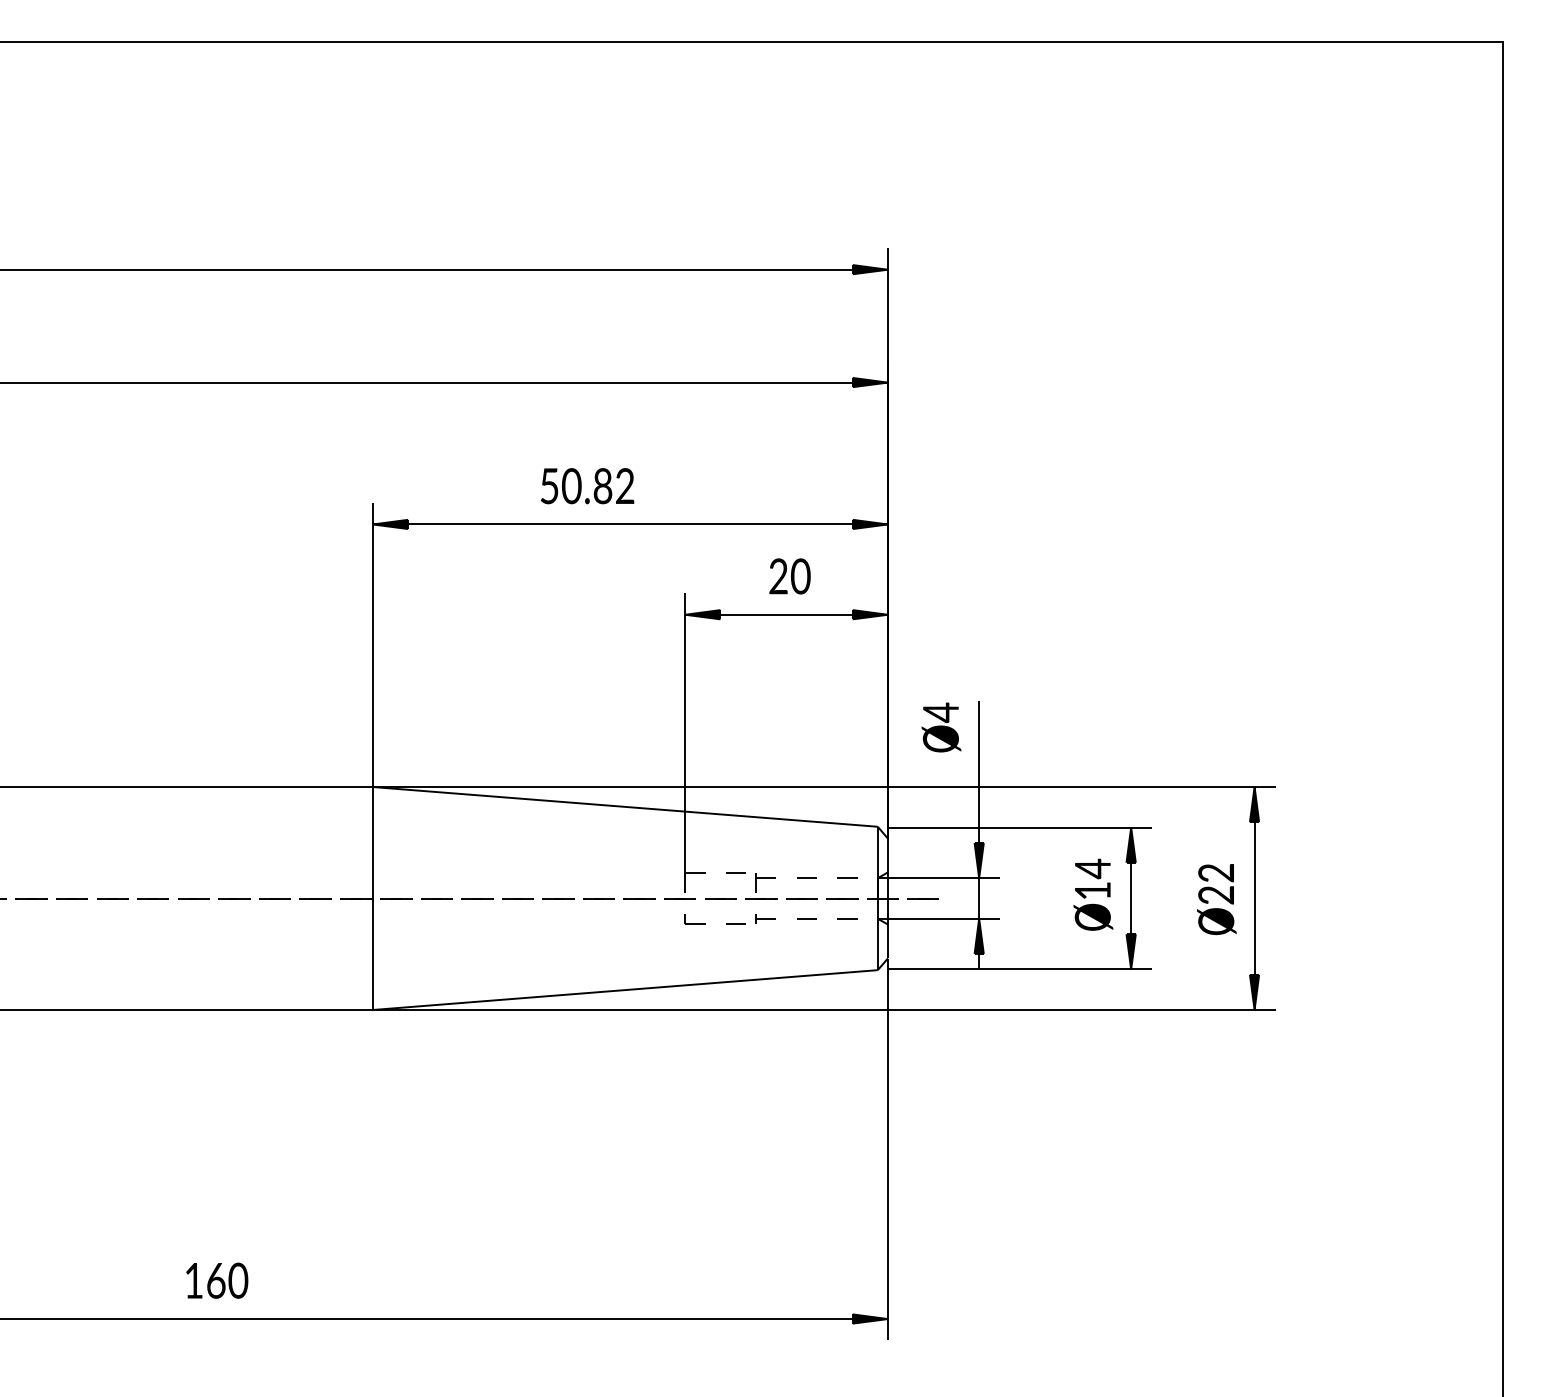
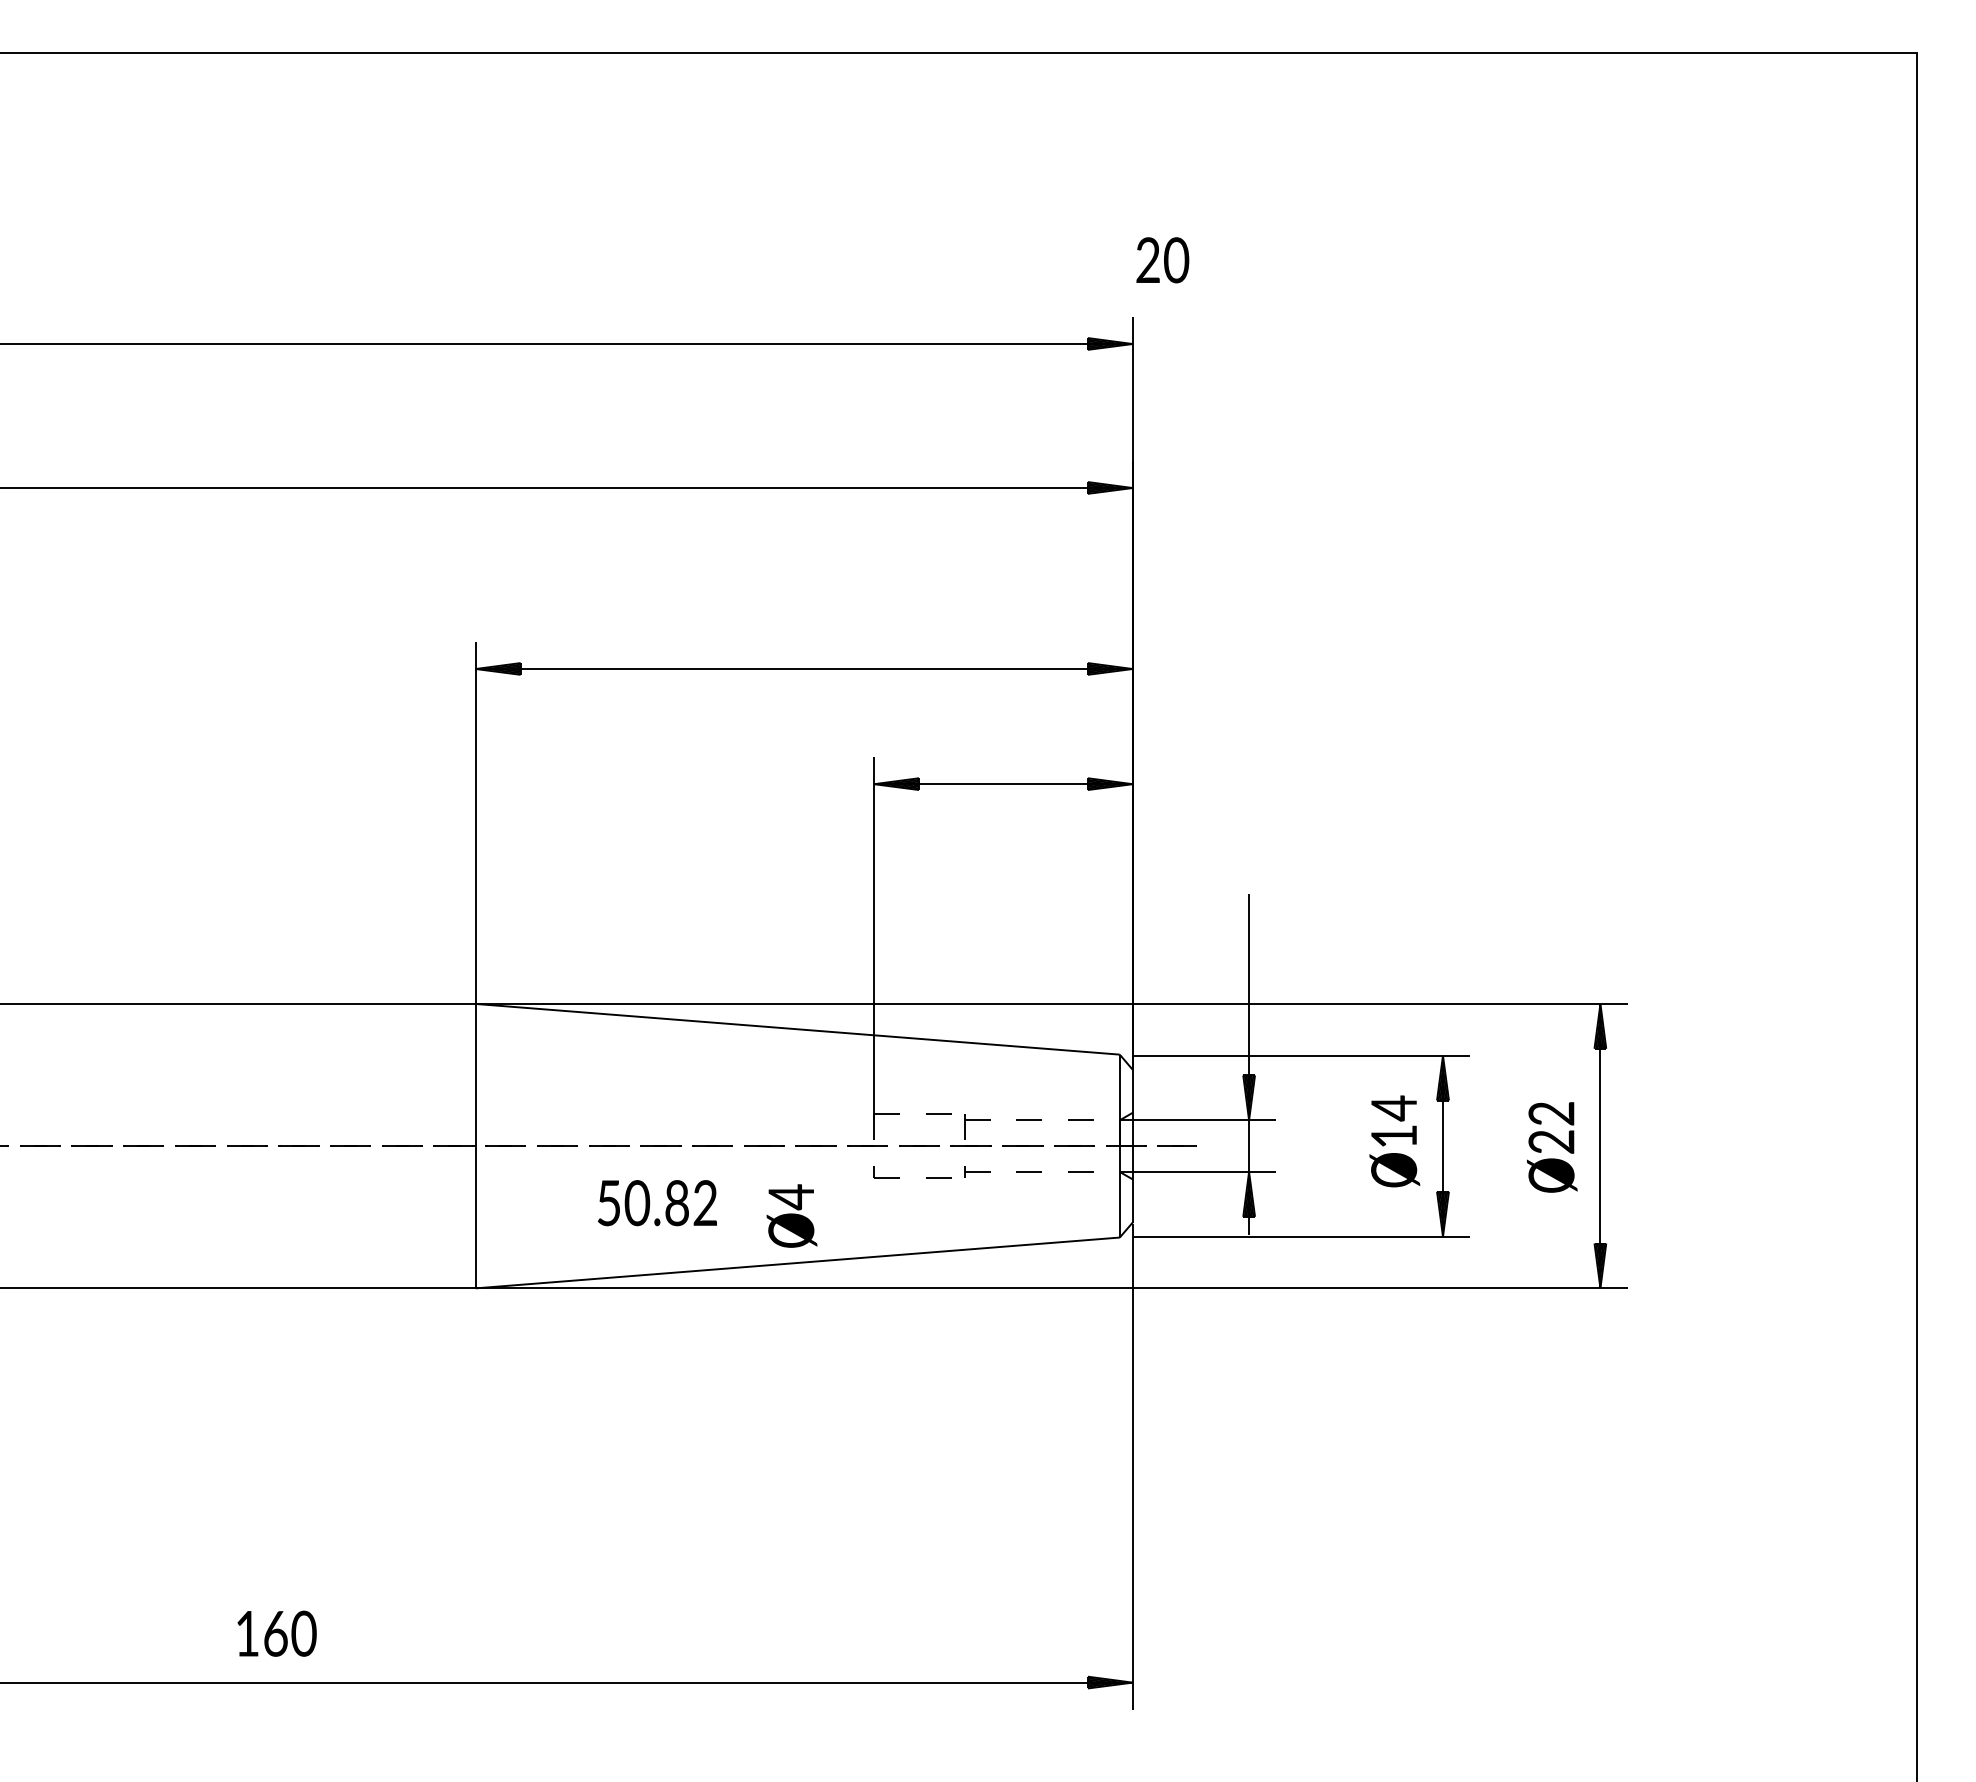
text: (587, 486) -> (657, 1203), moved
text: (789, 576) -> (1162, 260), moved
text: (941, 727) -> (791, 1215), moved

